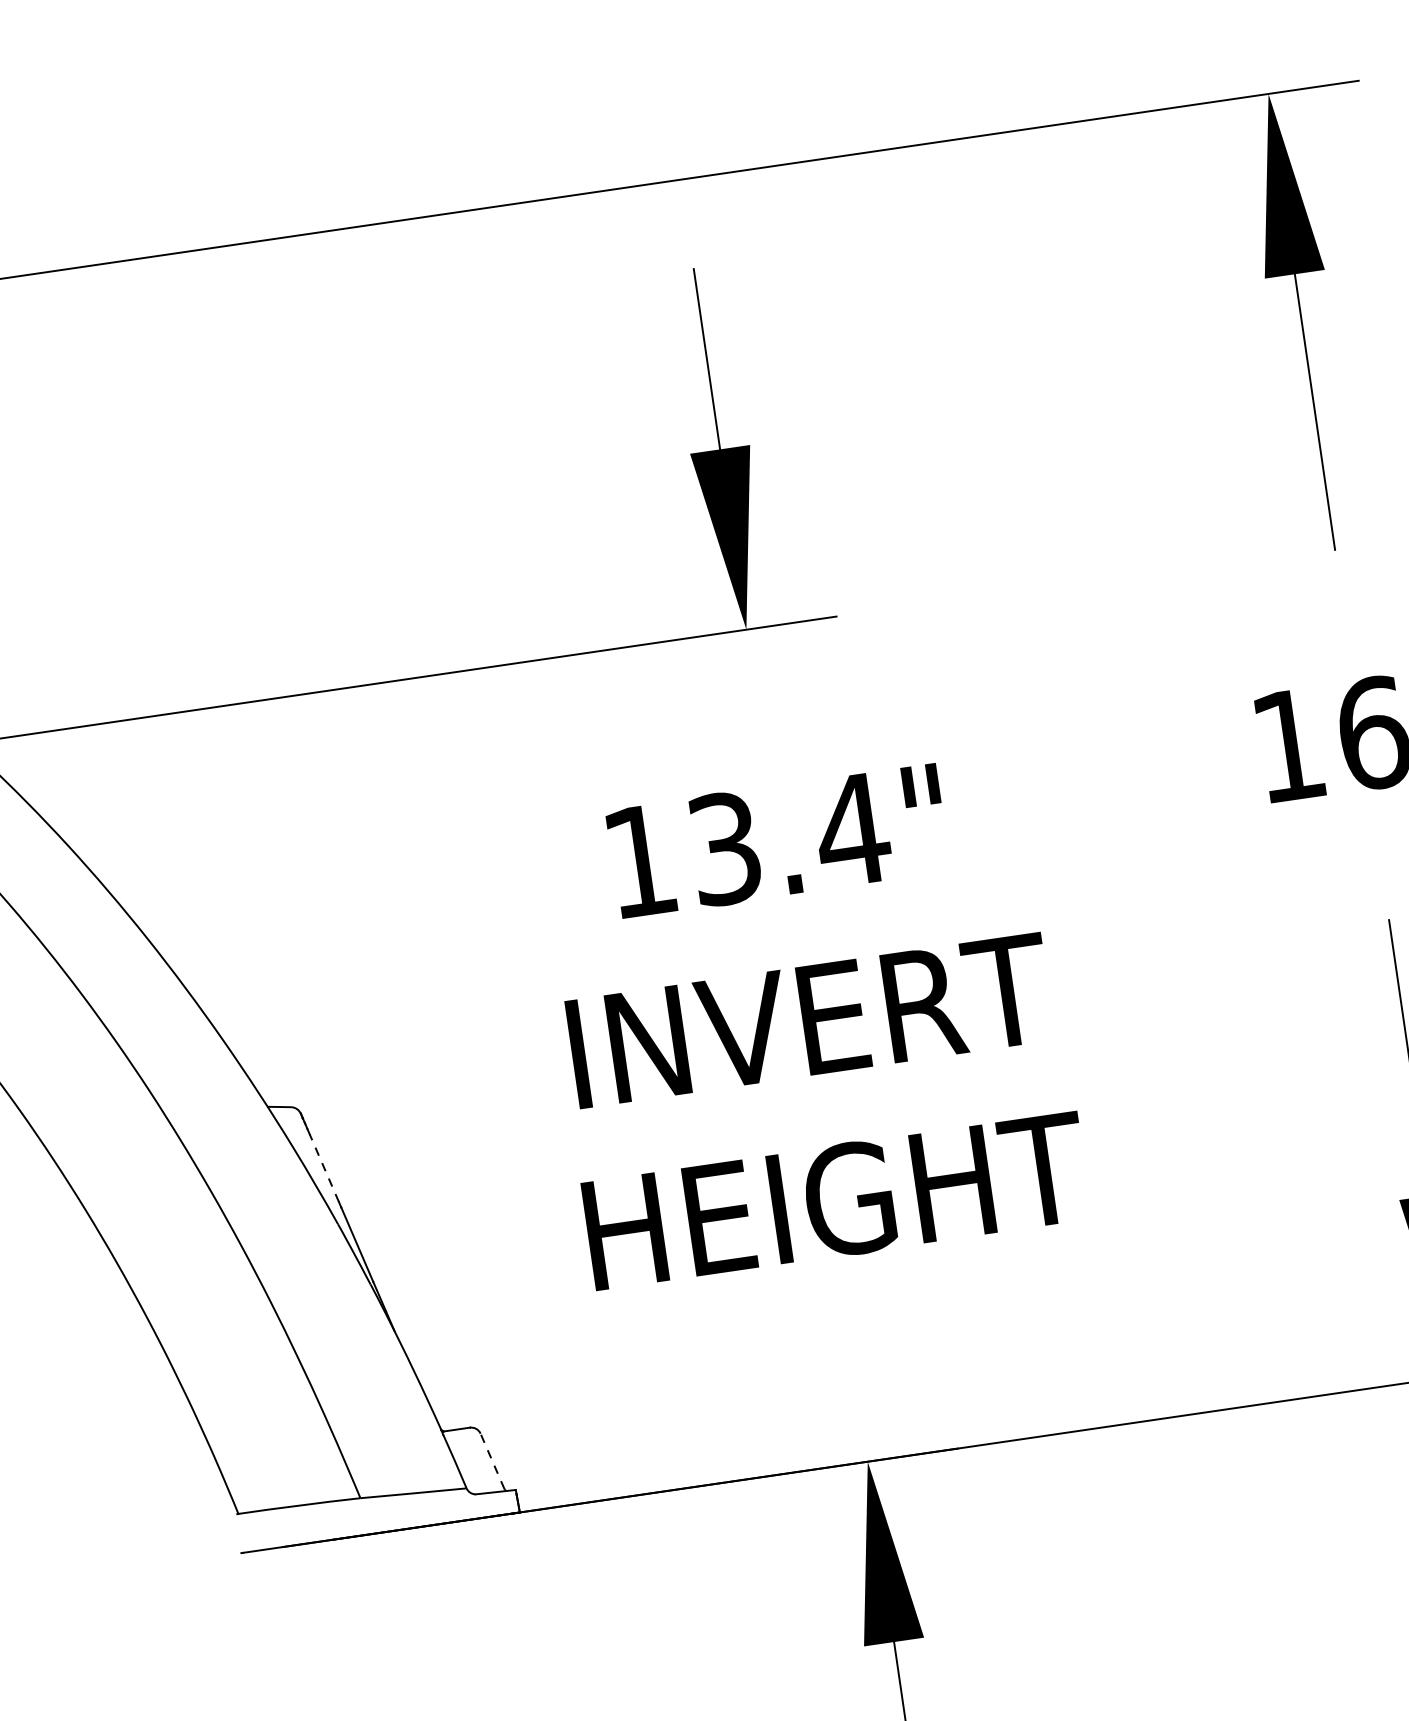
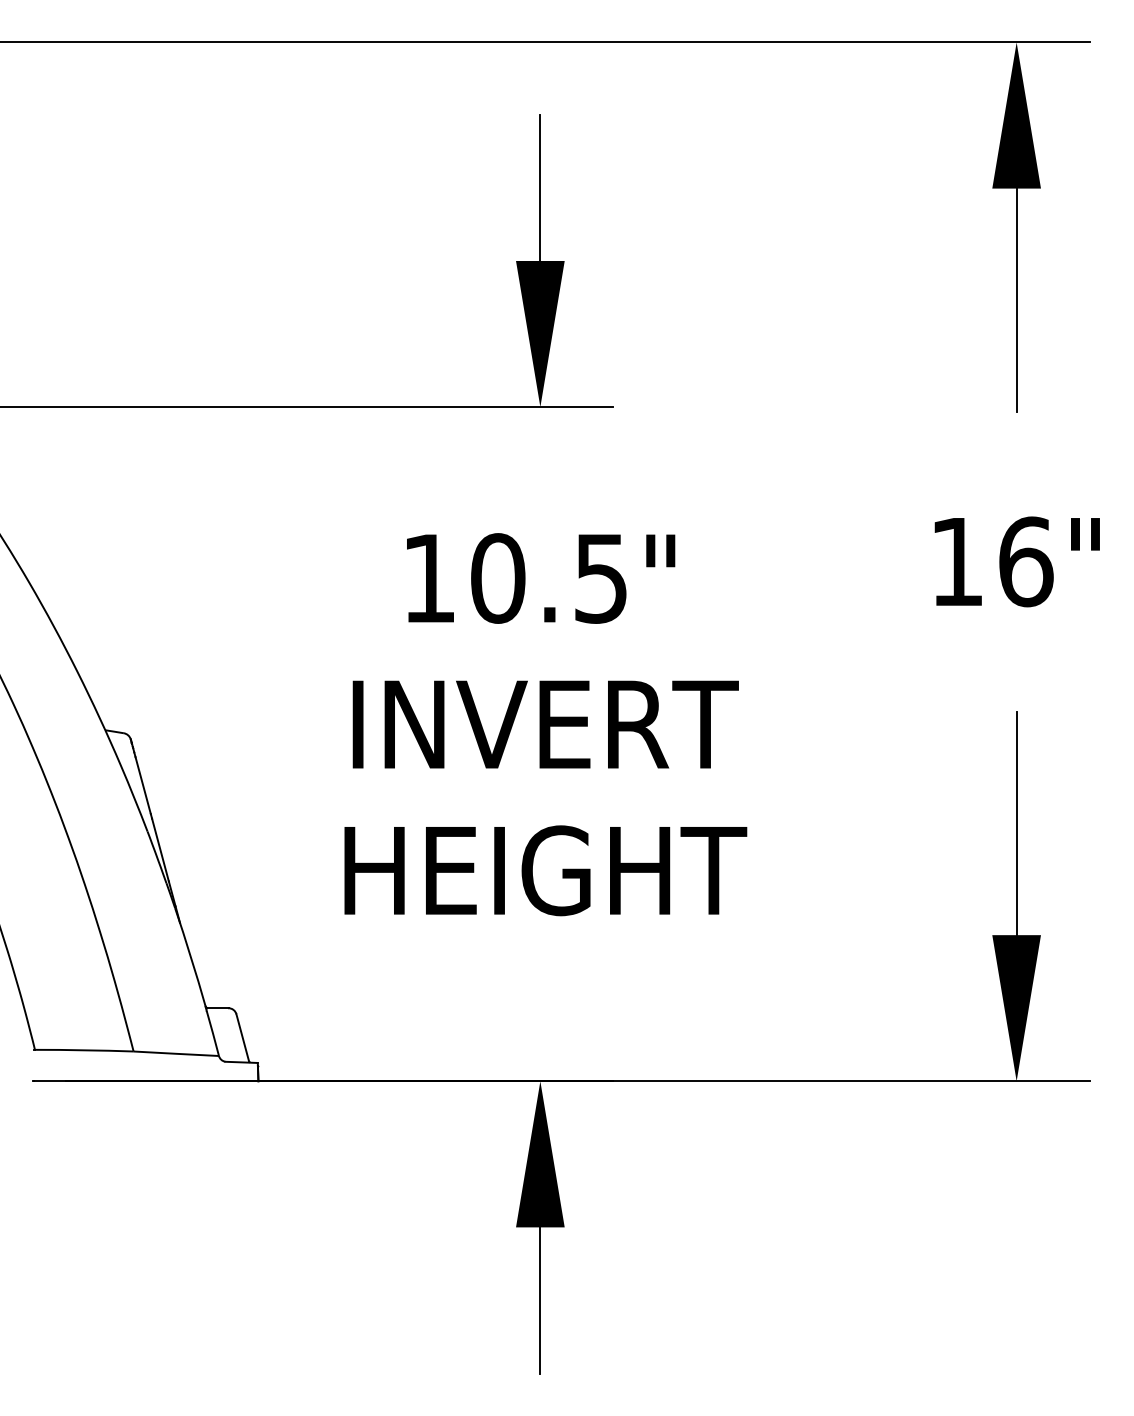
text: (789, 839) -> (550, 578), 13.4" -> 10.5"
line: (324, 1168) -> (143, 785), dashed -> solid
line: (492, 1461) -> (242, 1037), dashed -> solid

